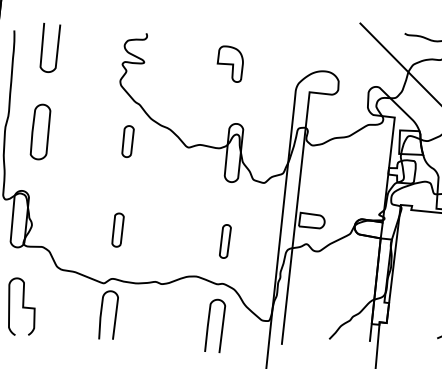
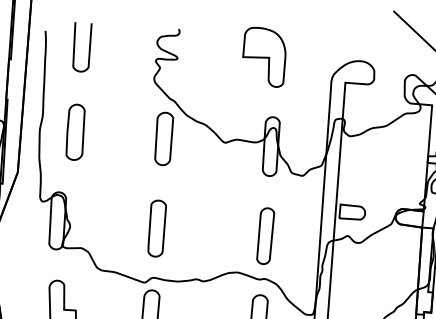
part: (230, 63) -> (264, 56), size x1.67
part: (127, 141) -> (163, 138), size x1.67
part: (117, 229) -> (156, 227), size x1.67
part: (225, 241) -> (265, 236), size x1.67

